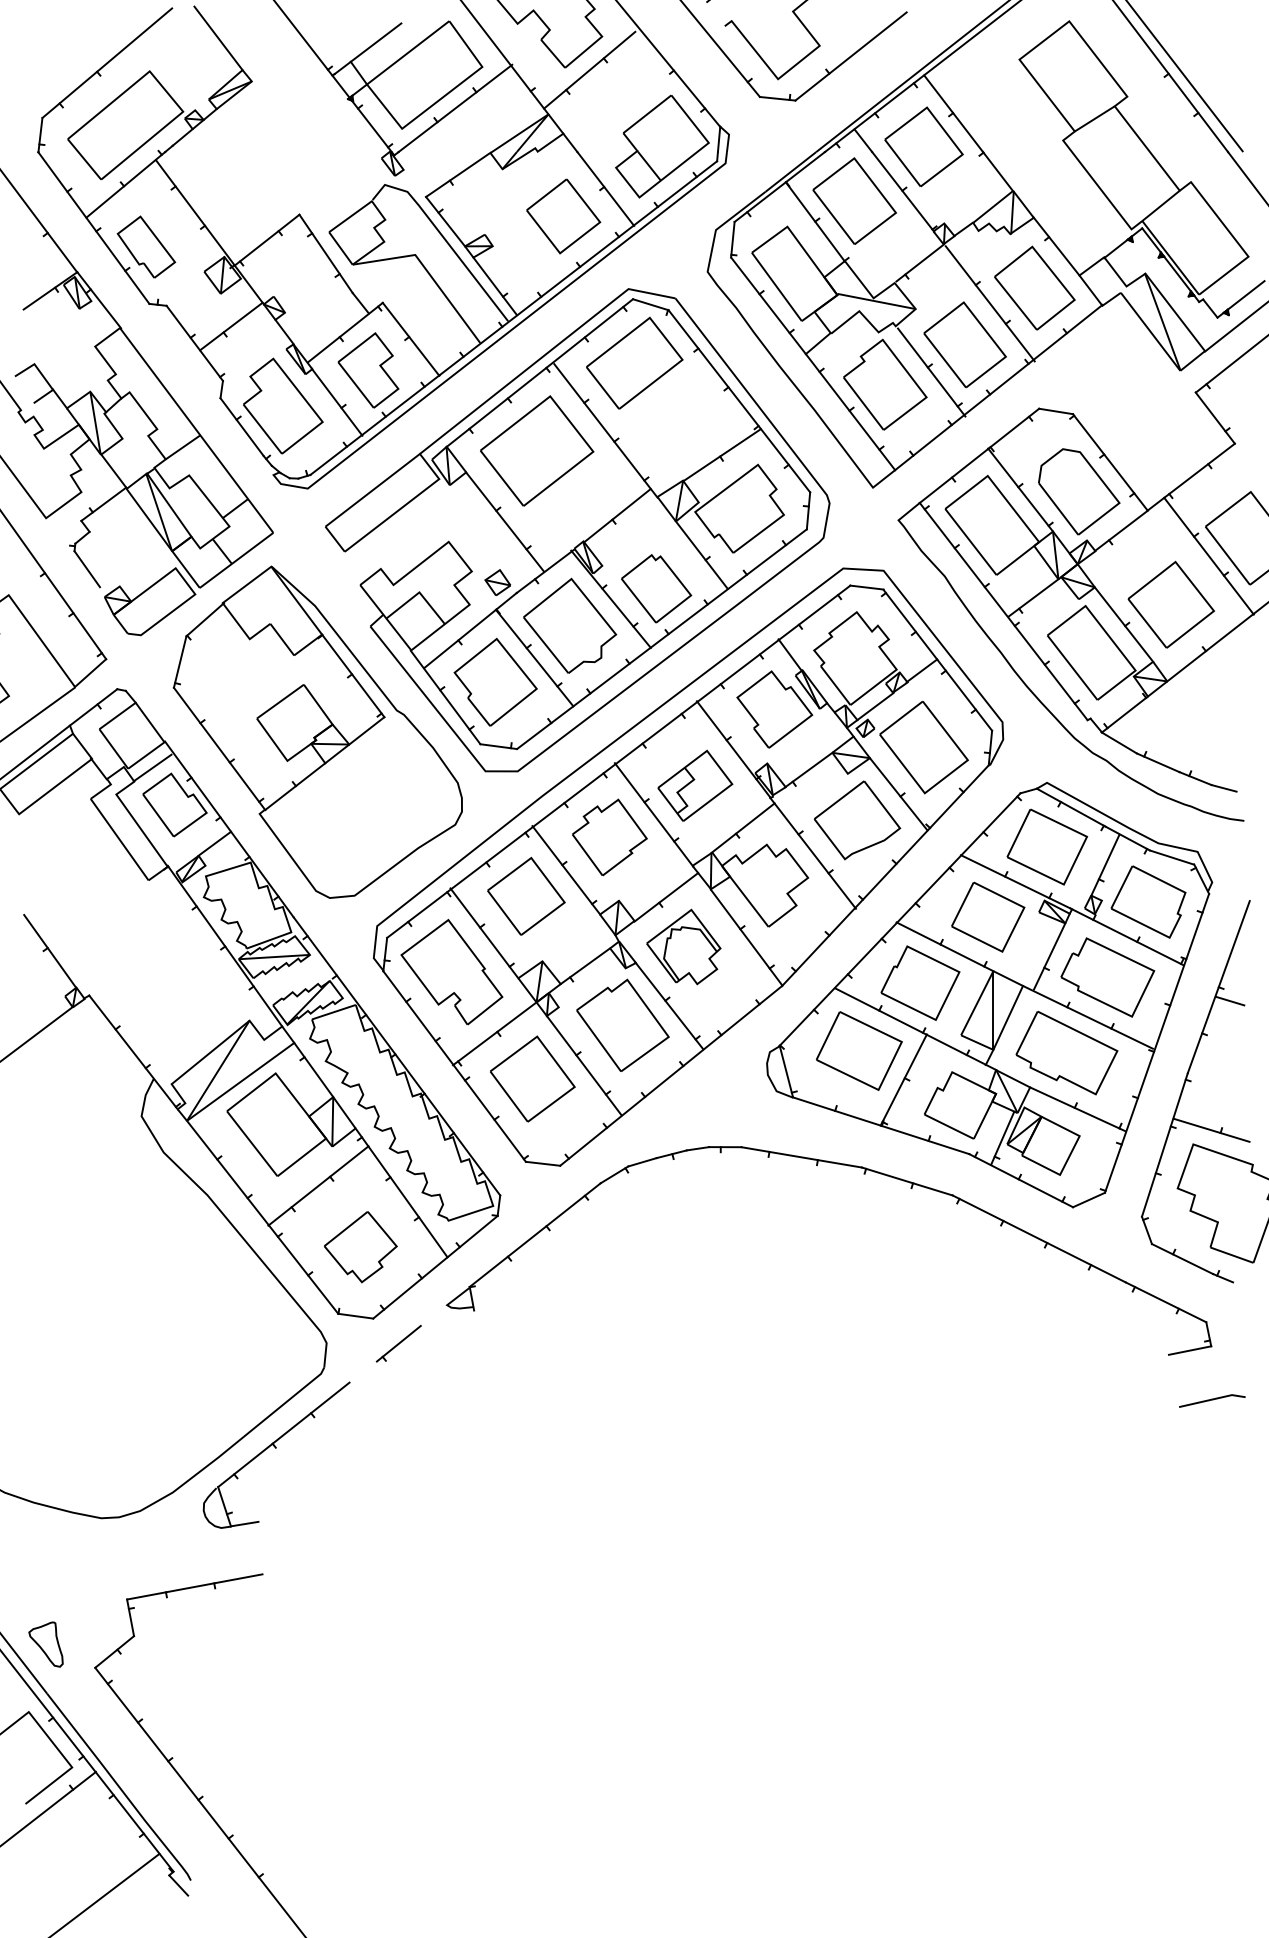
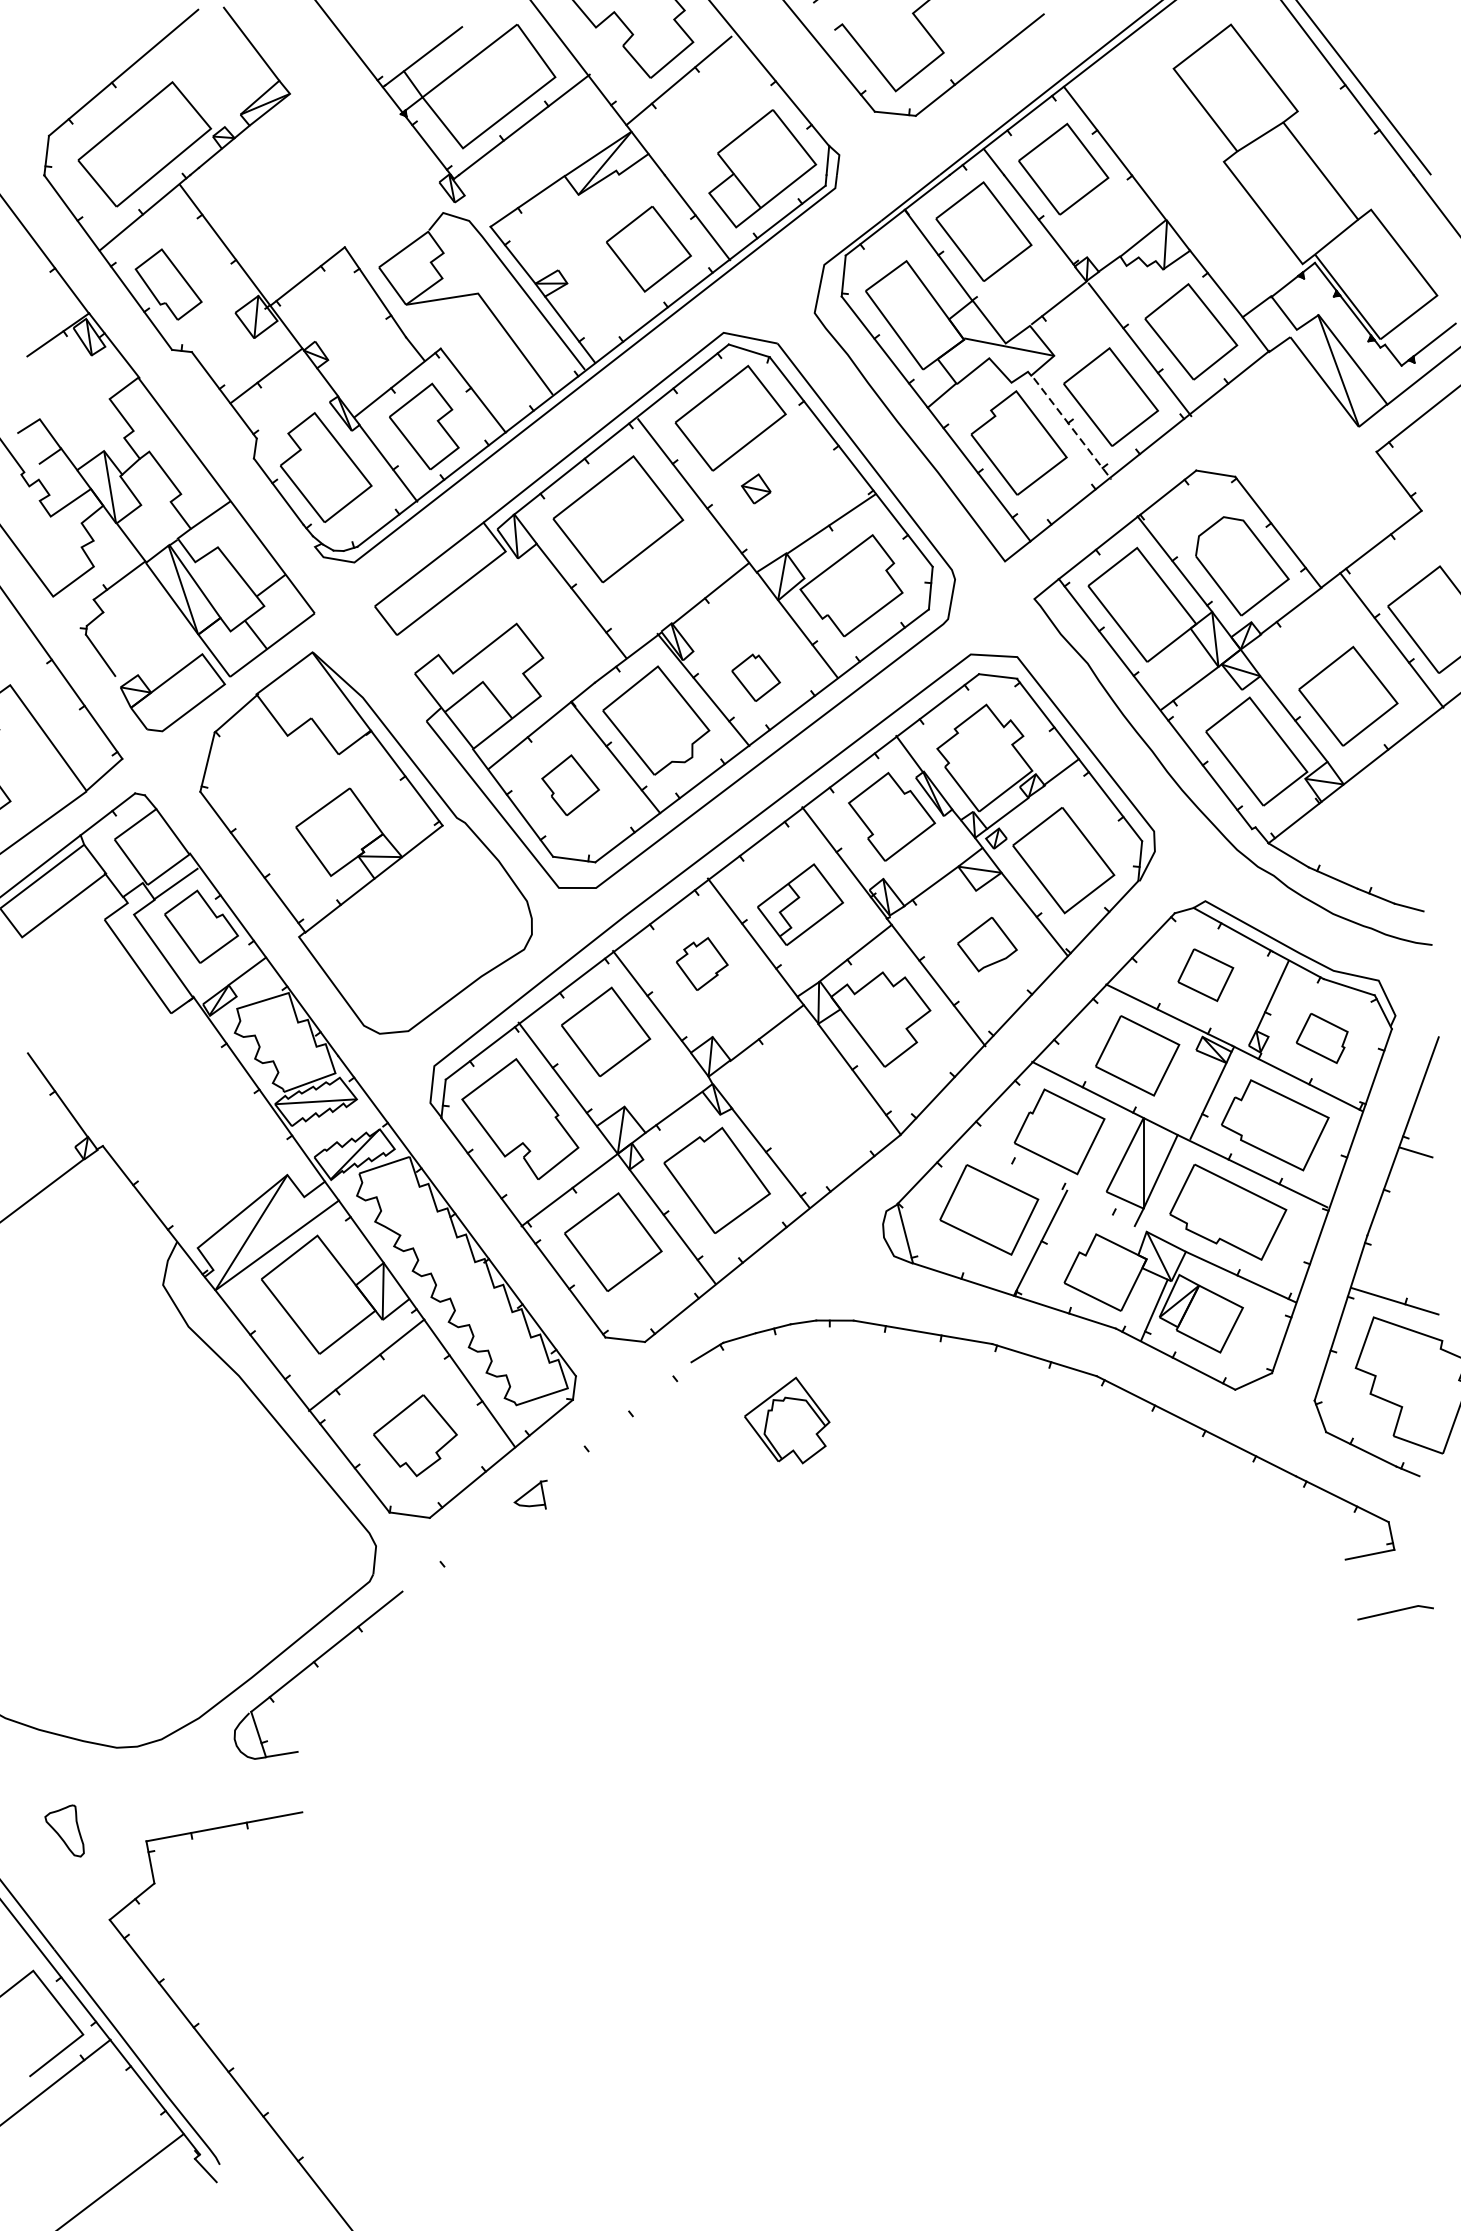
line: (932, 372) -> (1073, 428), solid -> dashed
part: (497, 582) -> (755, 488), moved
part: (656, 588) -> (755, 677), size x0.6
part: (495, 681) -> (570, 784), size x0.6
part: (857, 820) -> (987, 944), size x0.6
part: (609, 837) -> (701, 964), size x0.6
part: (1047, 846) -> (1205, 974), size x0.6
part: (1148, 901) -> (1322, 1037), size x0.6
part: (683, 946) -> (786, 1419), moved
line: (915, 1029) -> (1053, 1185), removed
line: (534, 1234) -> (615, 1421), removed
line: (398, 1343) -> (458, 1546), removed
part: (45, 1644) -> (64, 1830), moved

